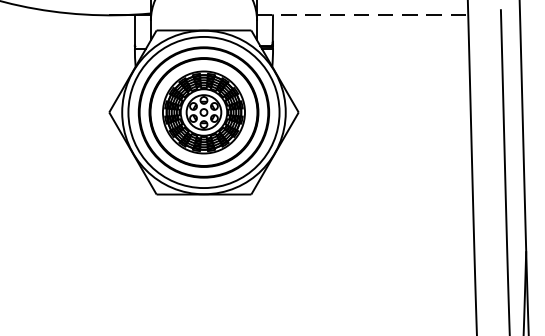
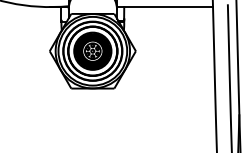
line: (363, 16) -> (165, 7), dashed -> solid

